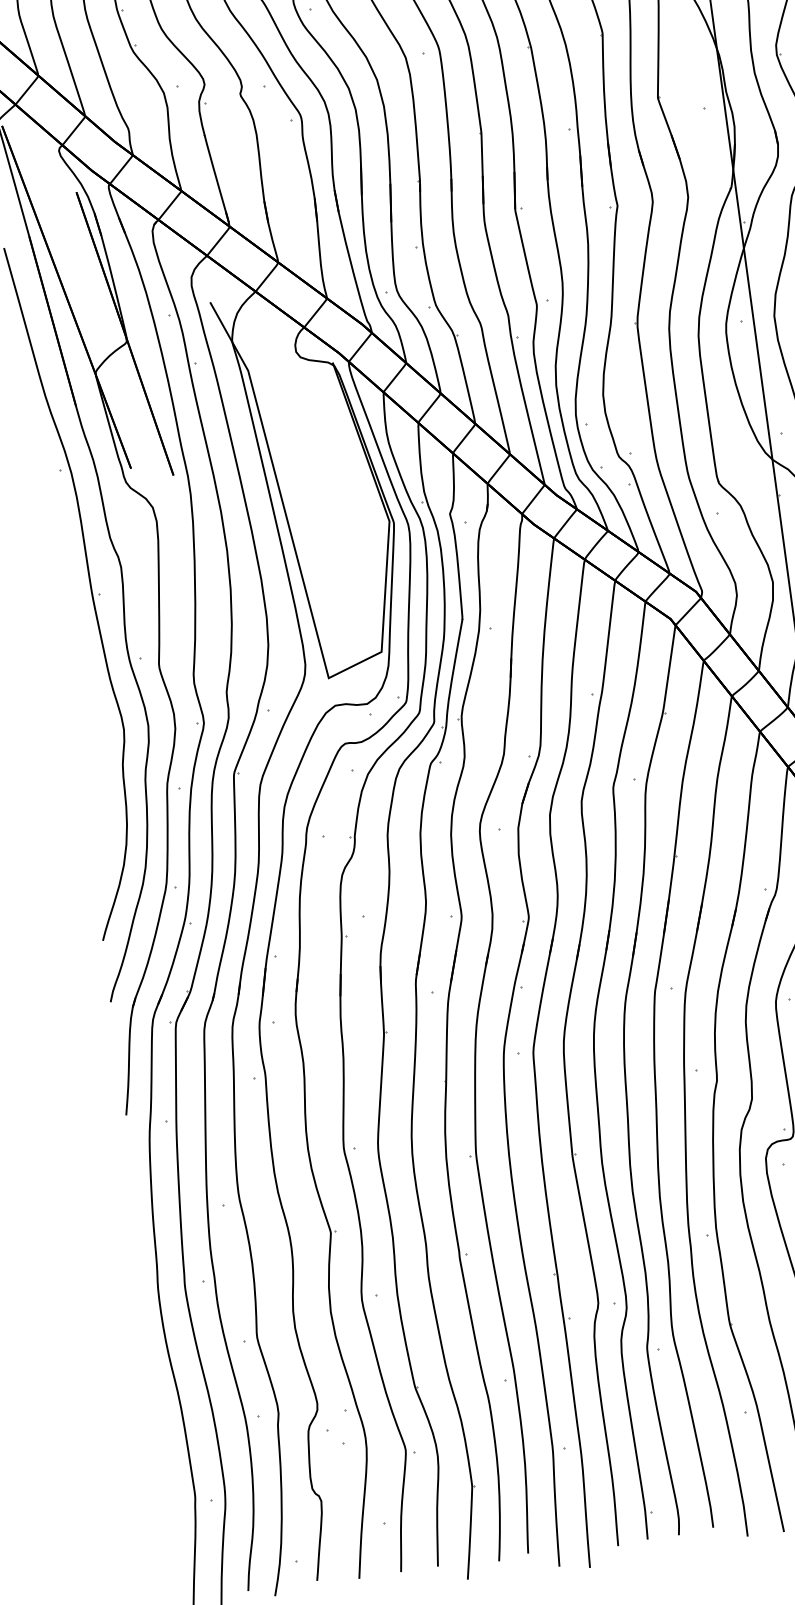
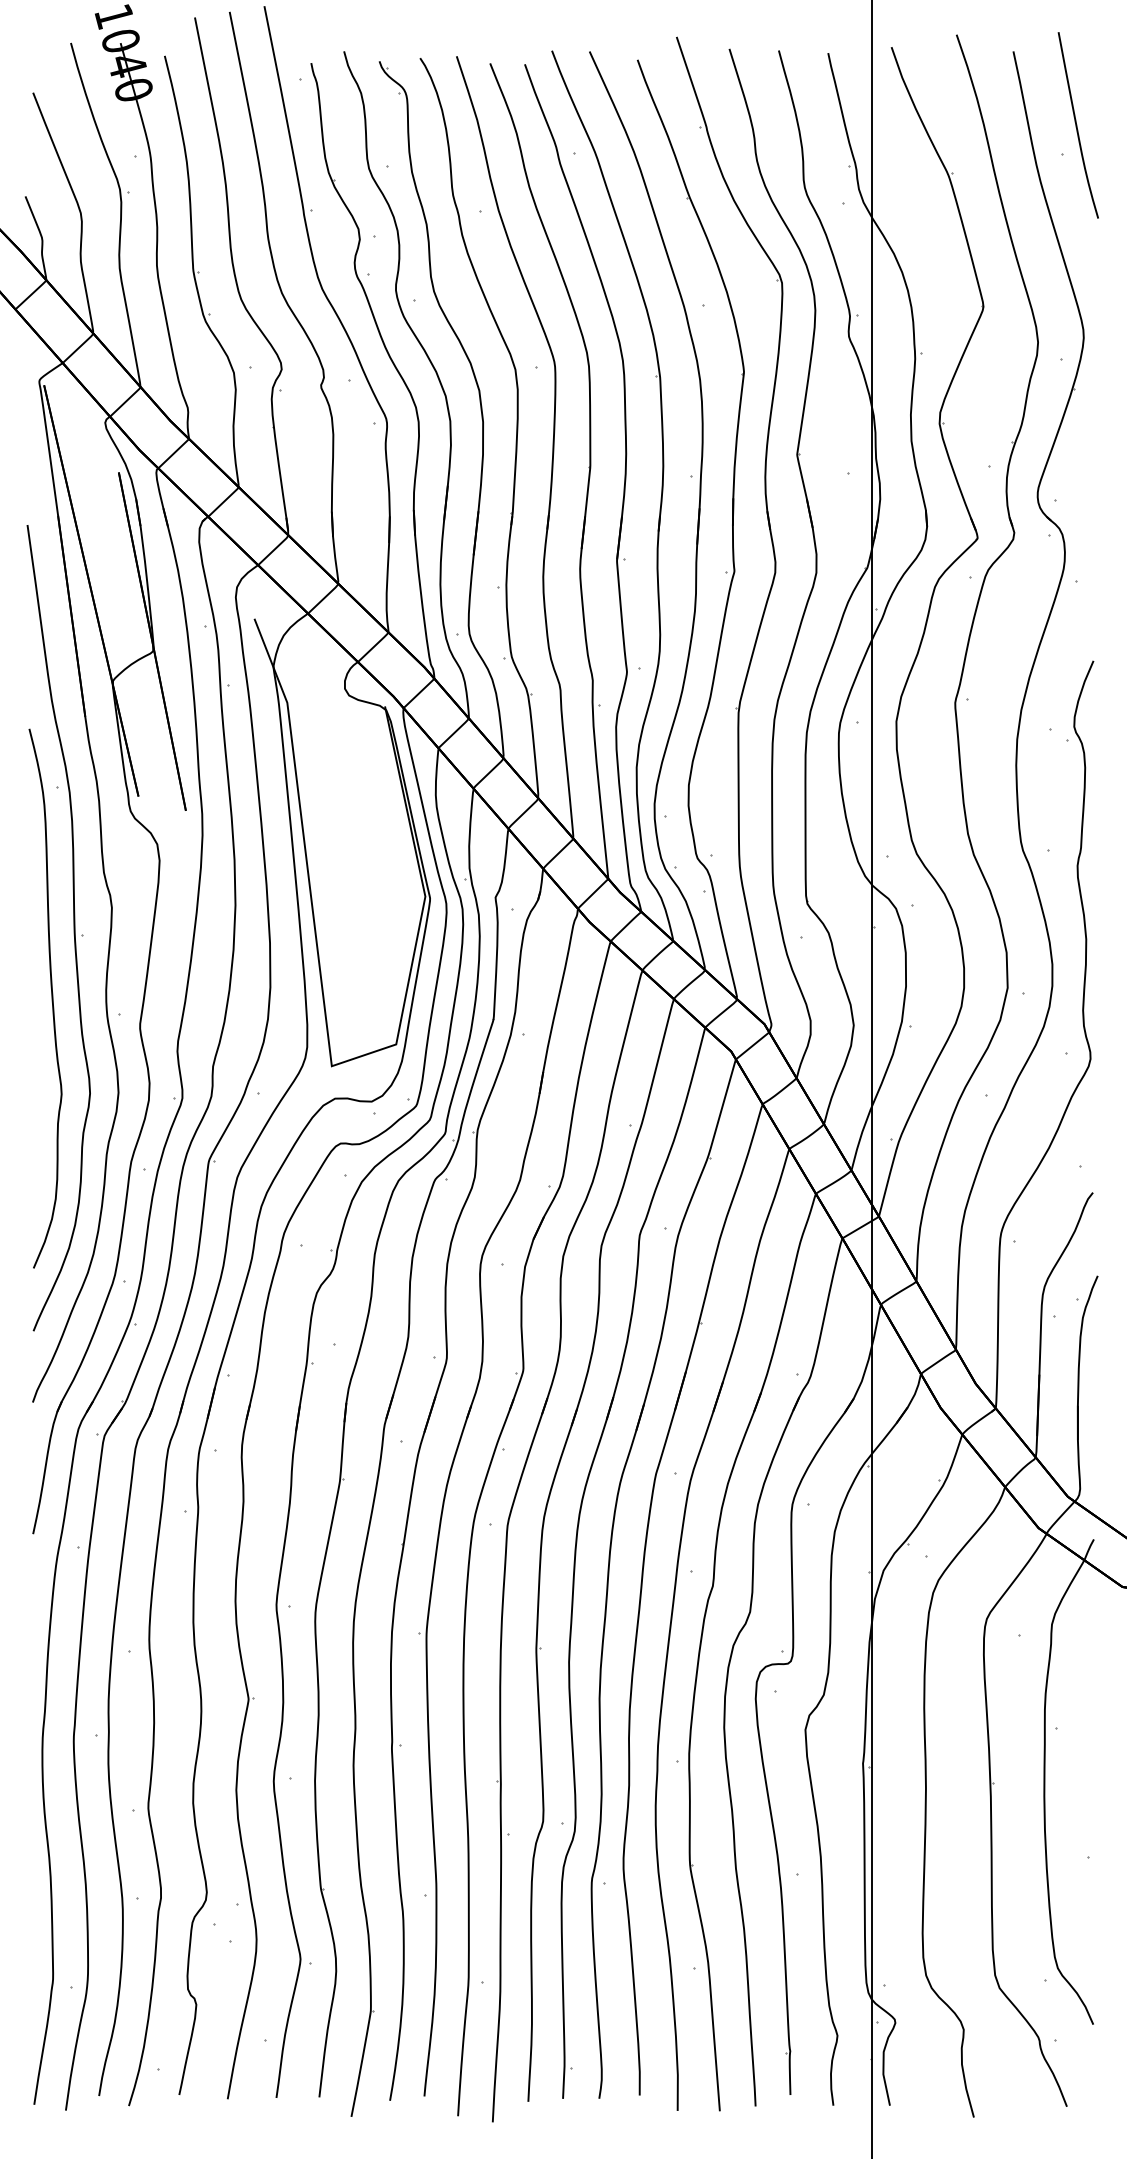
curve: (79, 652) -> (51, 998), added

